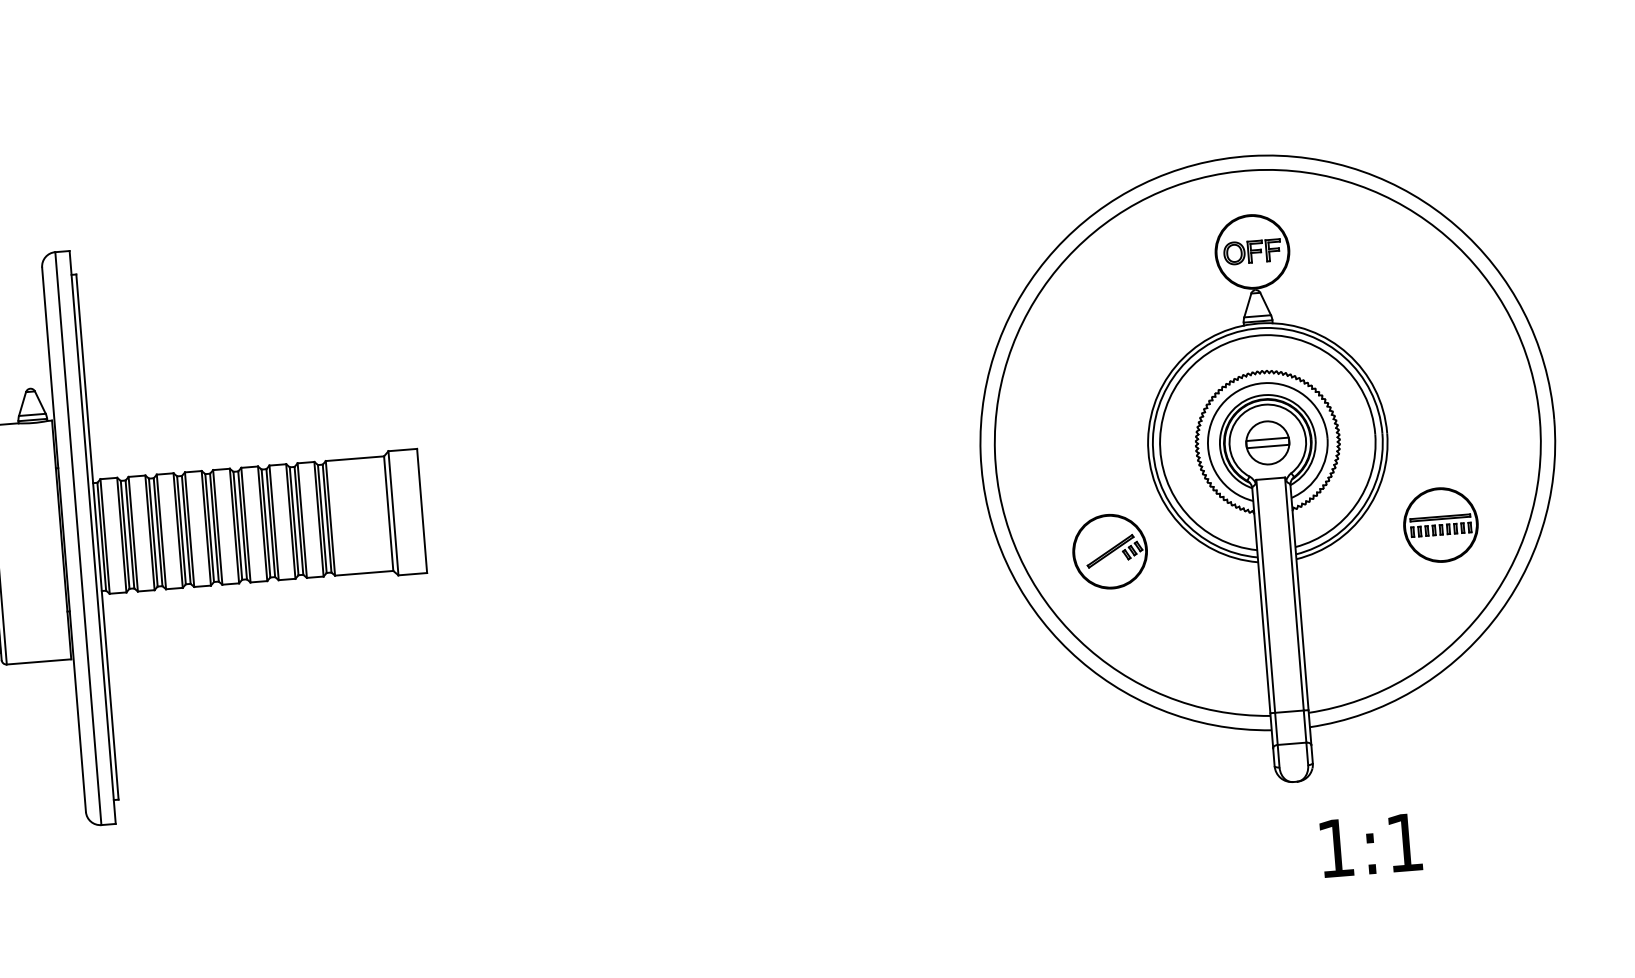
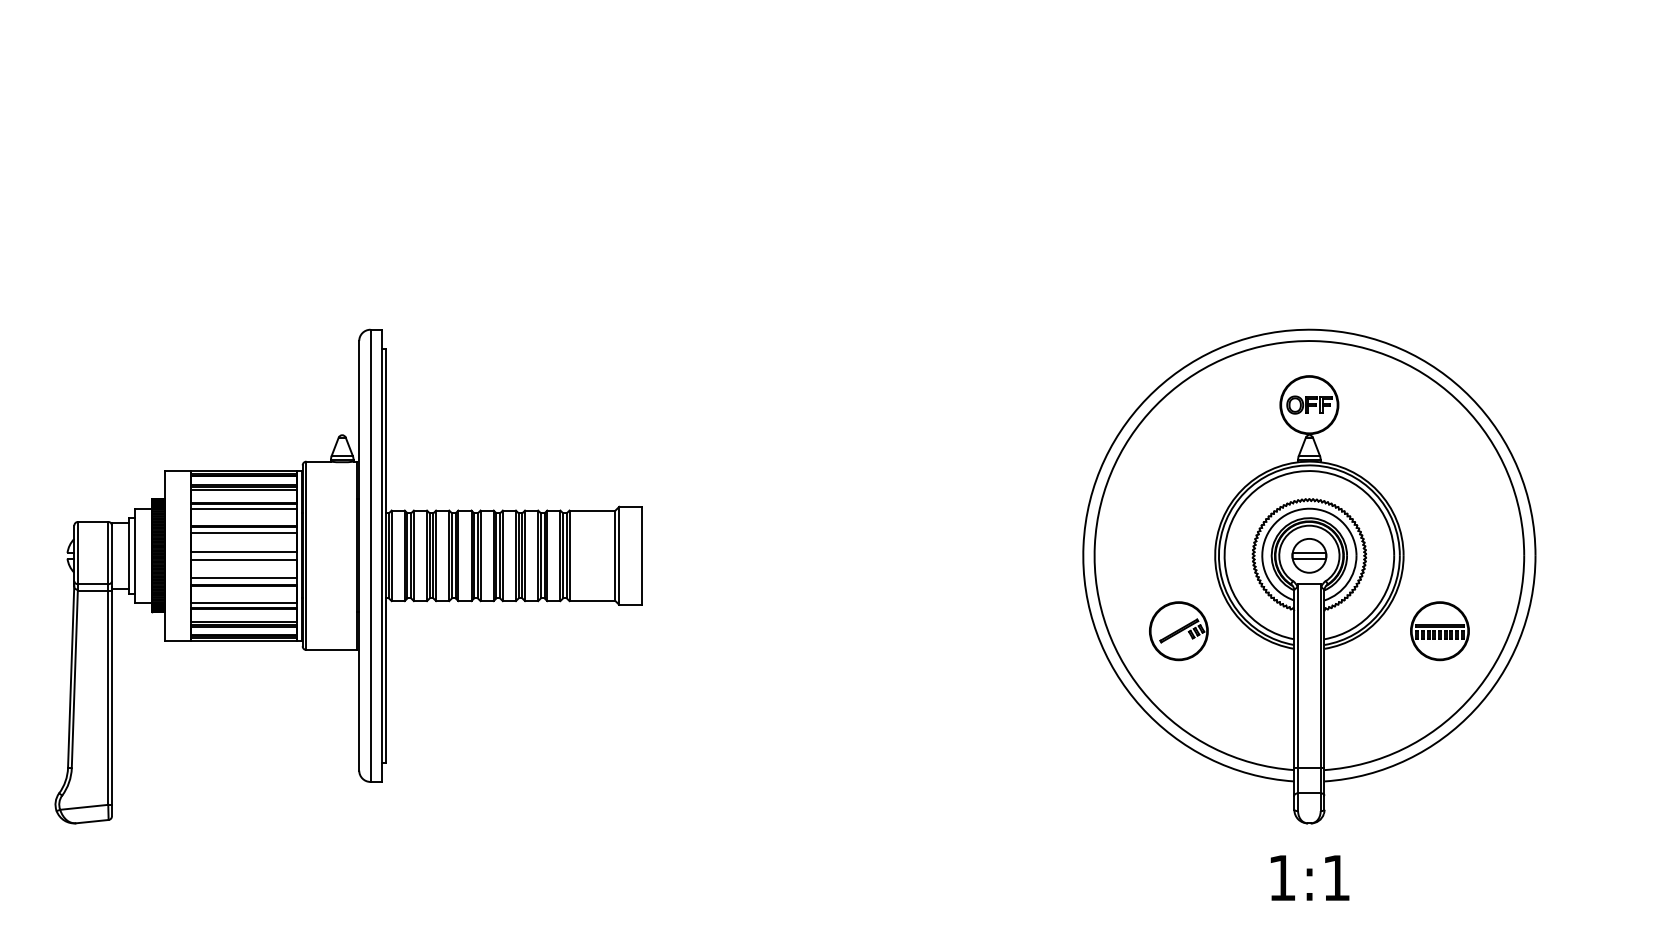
text: (1370, 844) -> (1309, 877), moved

